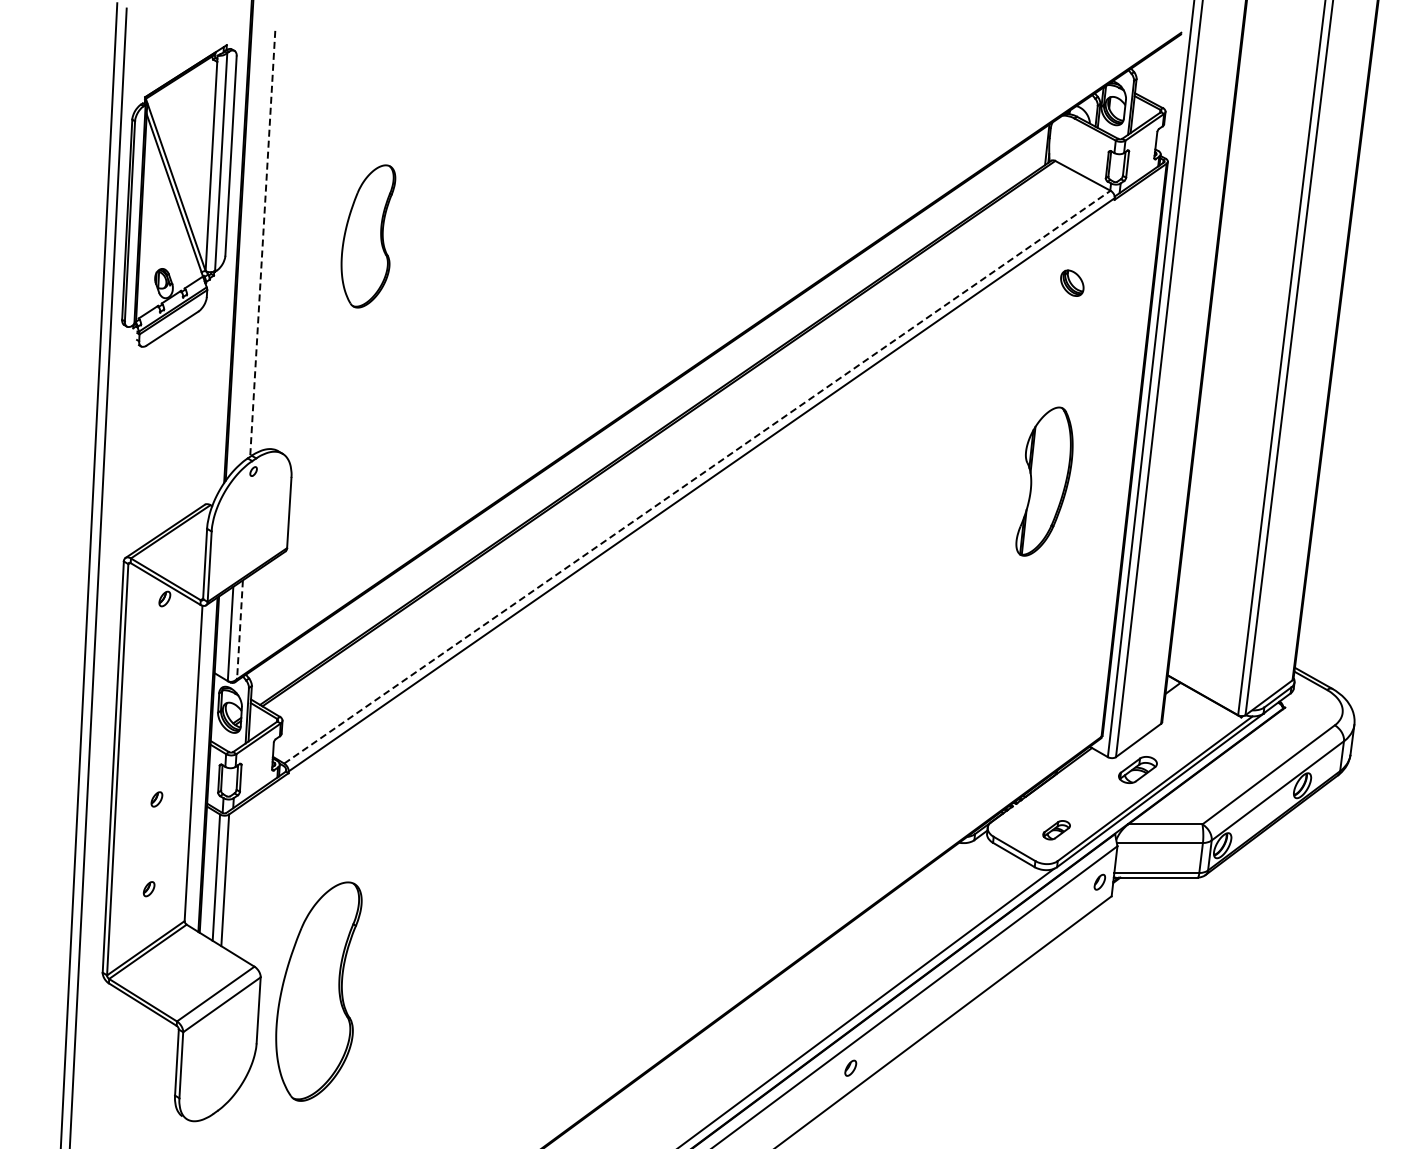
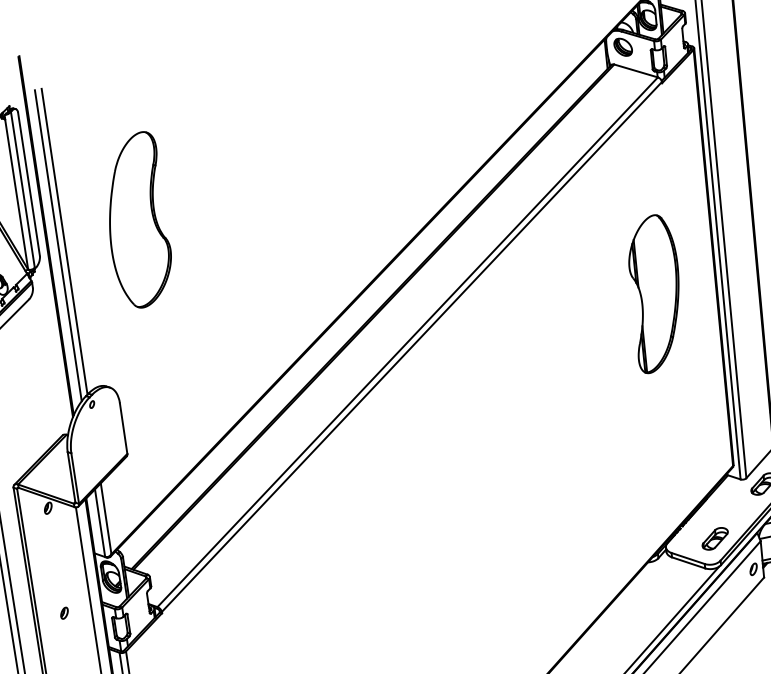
part: (368, 236) -> (138, 220), size x1.67
line: (262, 244) -> (64, 242), dashed -> solid
line: (252, 247) -> (57, 245), added
part: (1072, 282) -> (623, 46), moved
line: (697, 477) -> (407, 342), dashed -> solid
part: (1044, 481) -> (654, 293), size x1.43
line: (239, 630) -> (105, 519), dashed -> solid
part: (156, 799) -> (64, 613), moved
part: (1056, 830) -> (715, 539), size x1.43

